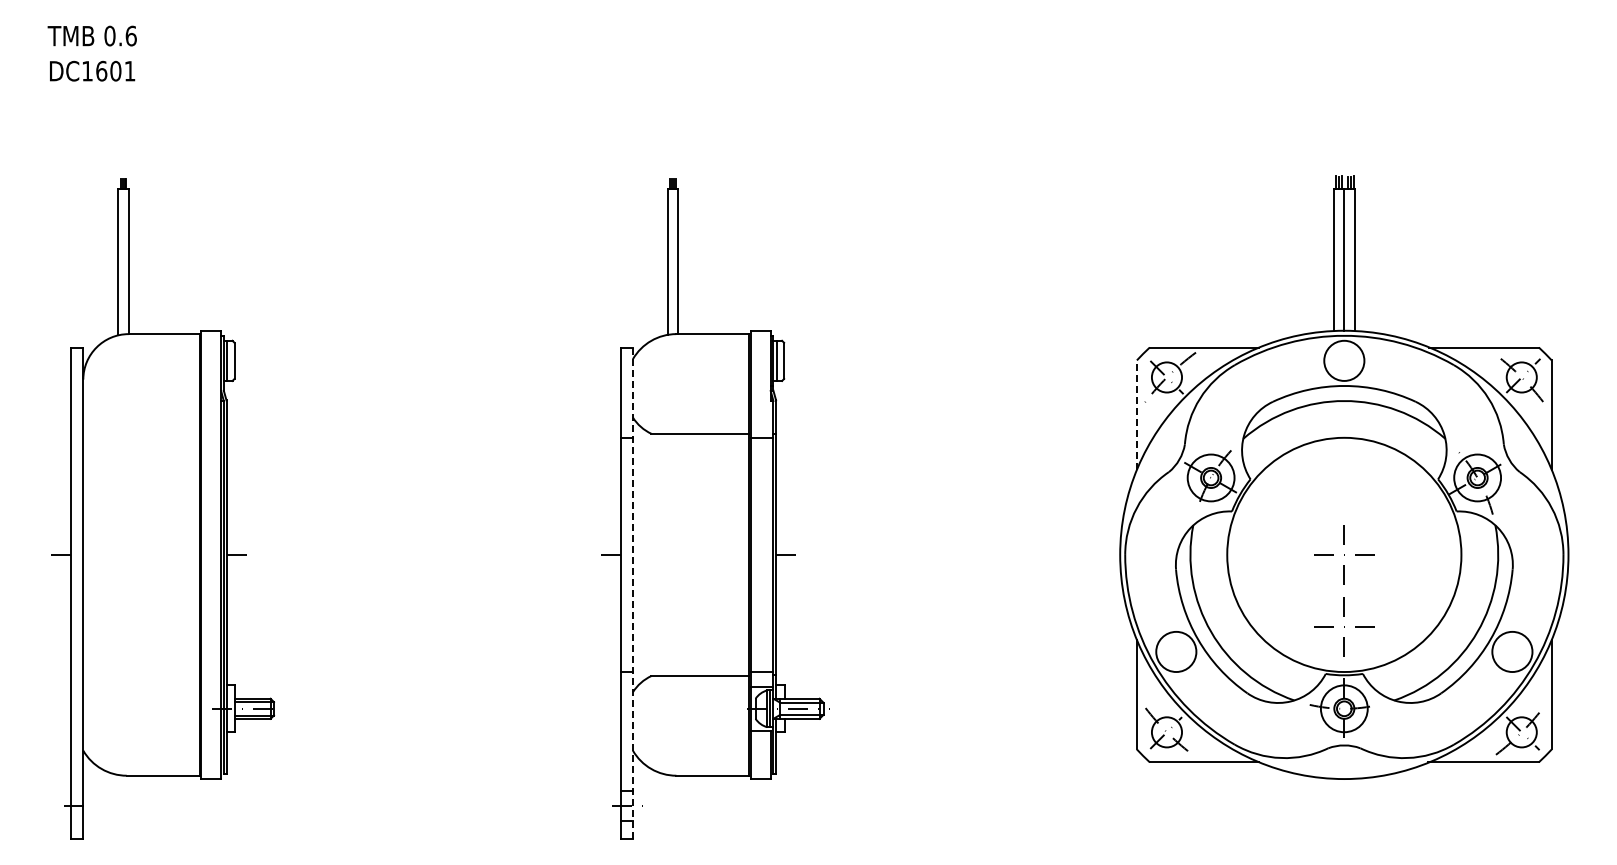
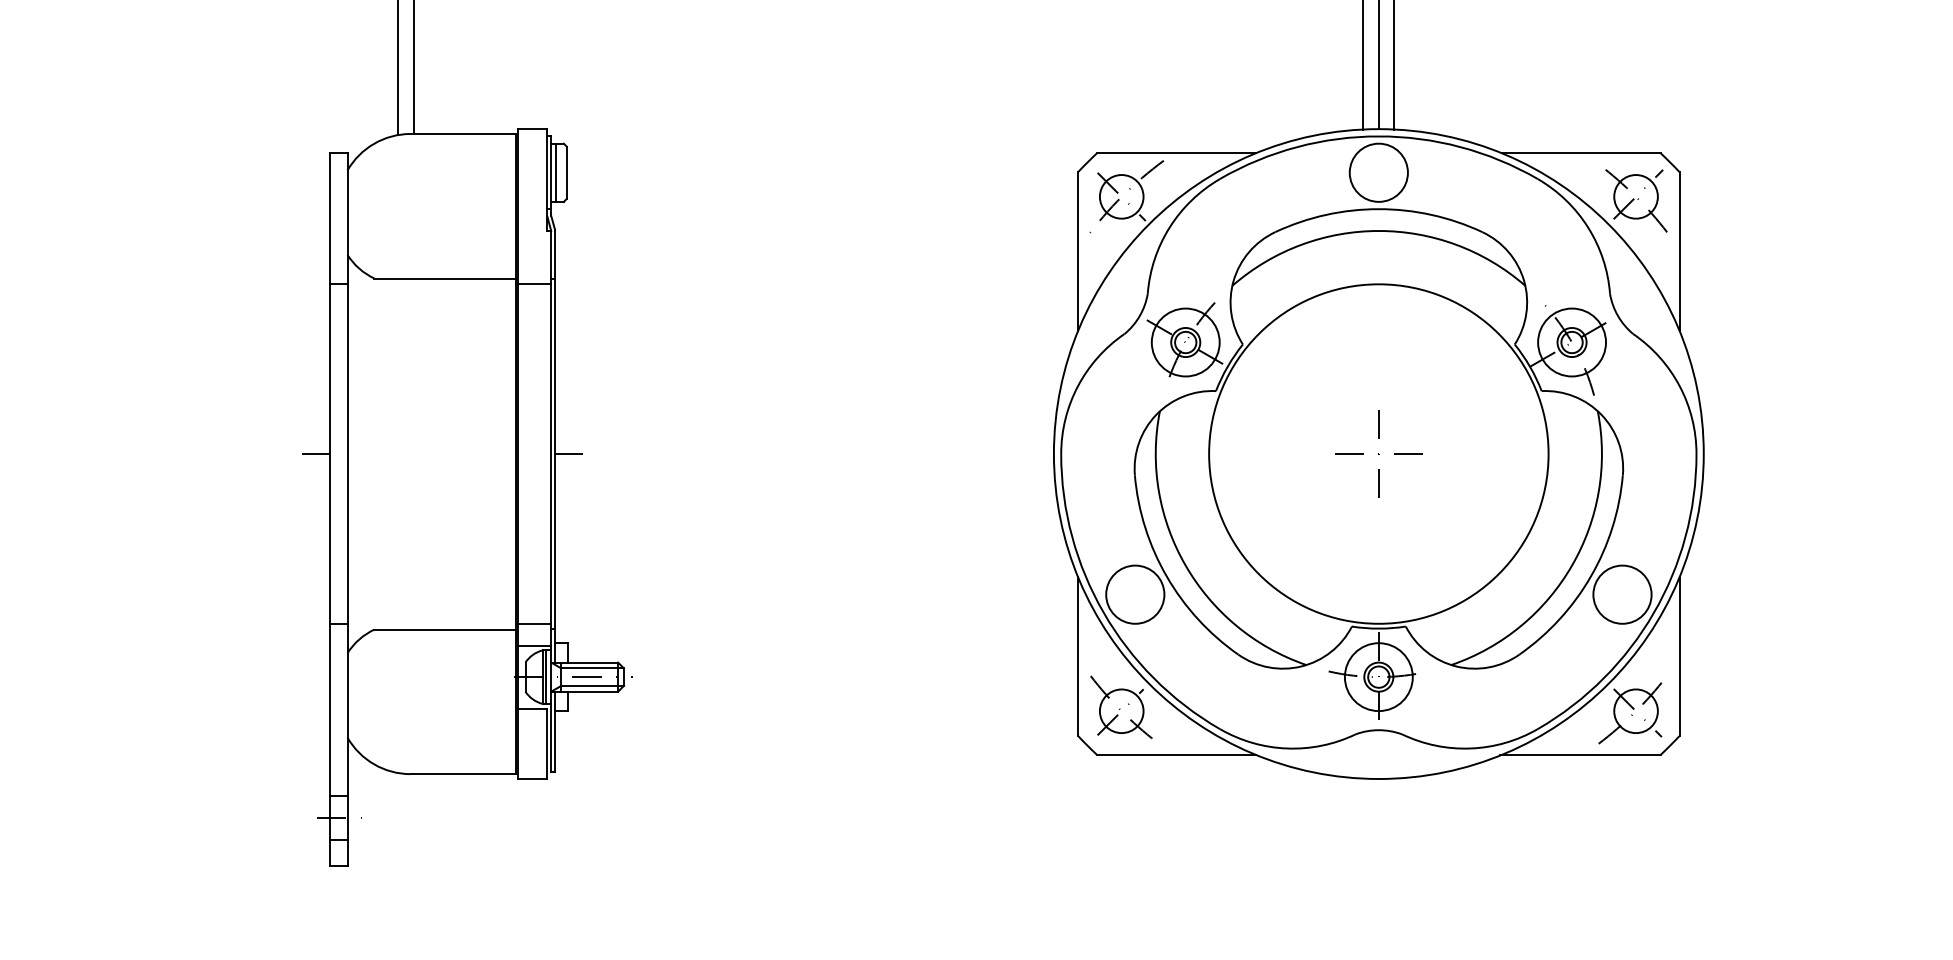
line: (1136, 415) -> (1077, 251), dashed -> solid
line: (632, 593) -> (346, 509), dashed -> solid
part: (1344, 626) -> (1379, 557), removed

